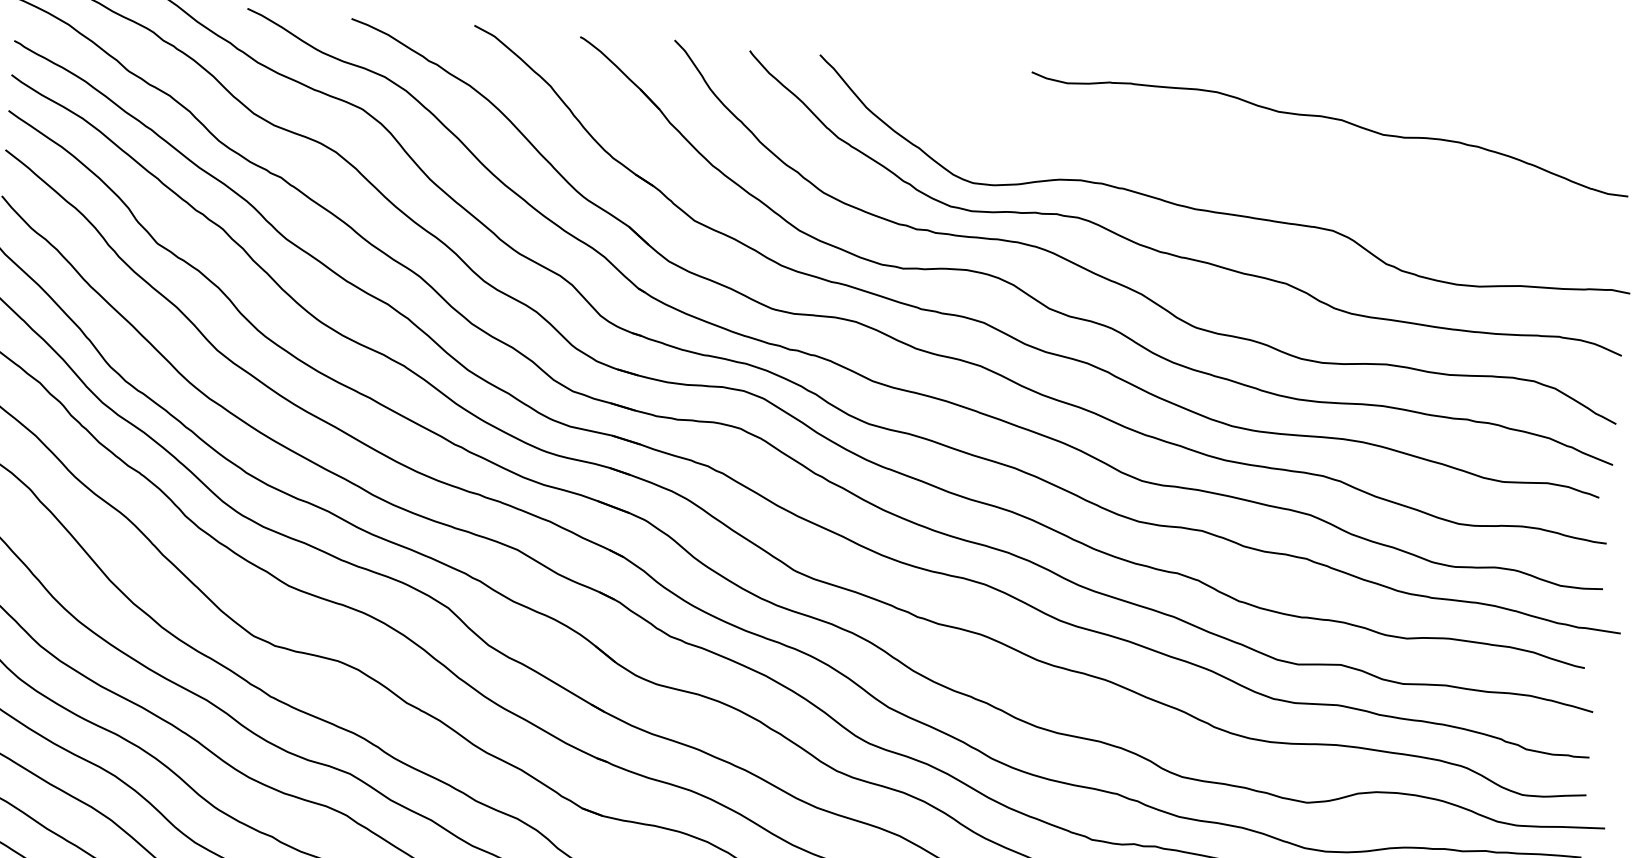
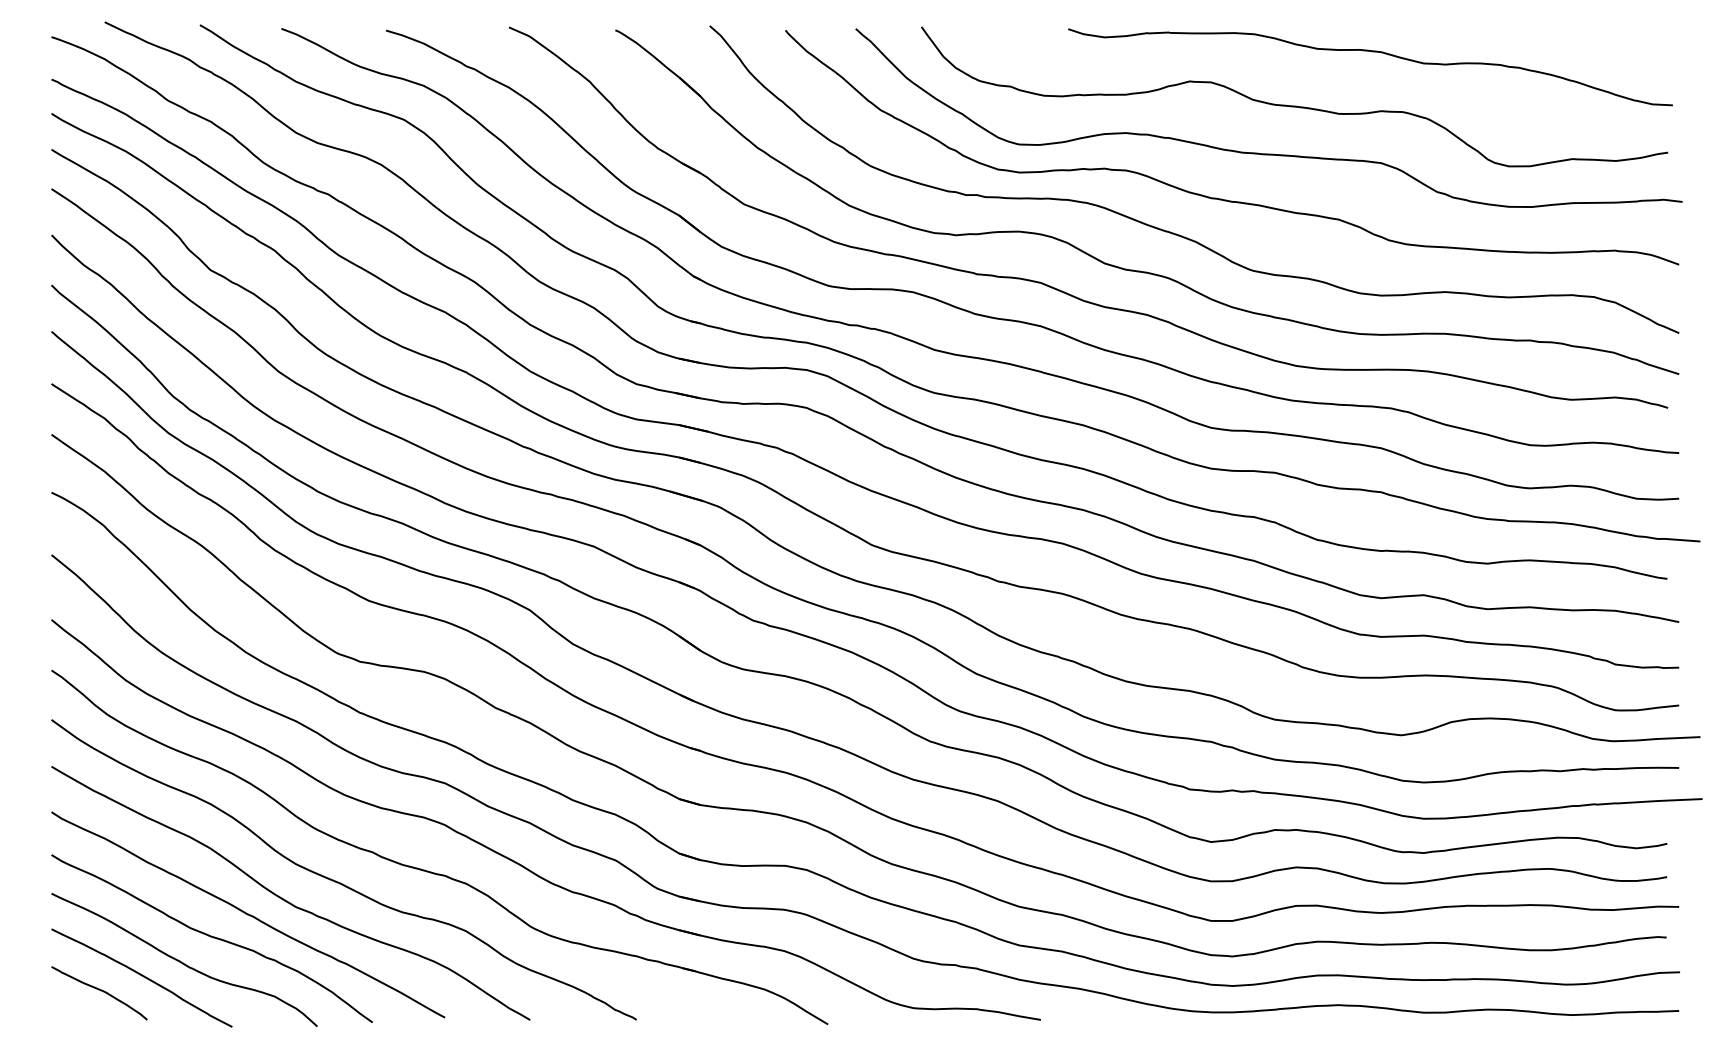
curve: (1251, 166) -> (1294, 105), added

